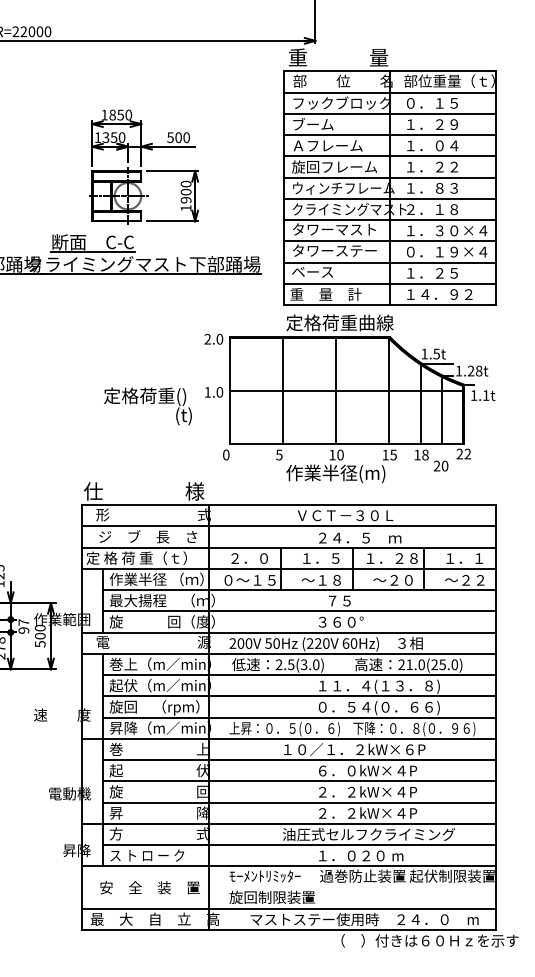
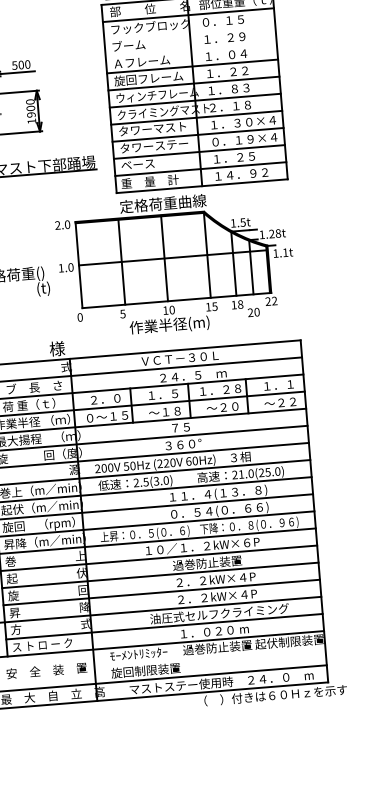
line: (389, 113) -> (189, 31), removed
line: (389, 135) -> (190, 49), removed
text: (366, 770) -> (213, 562), ６．０kW×４P -> 過巻防止装置

